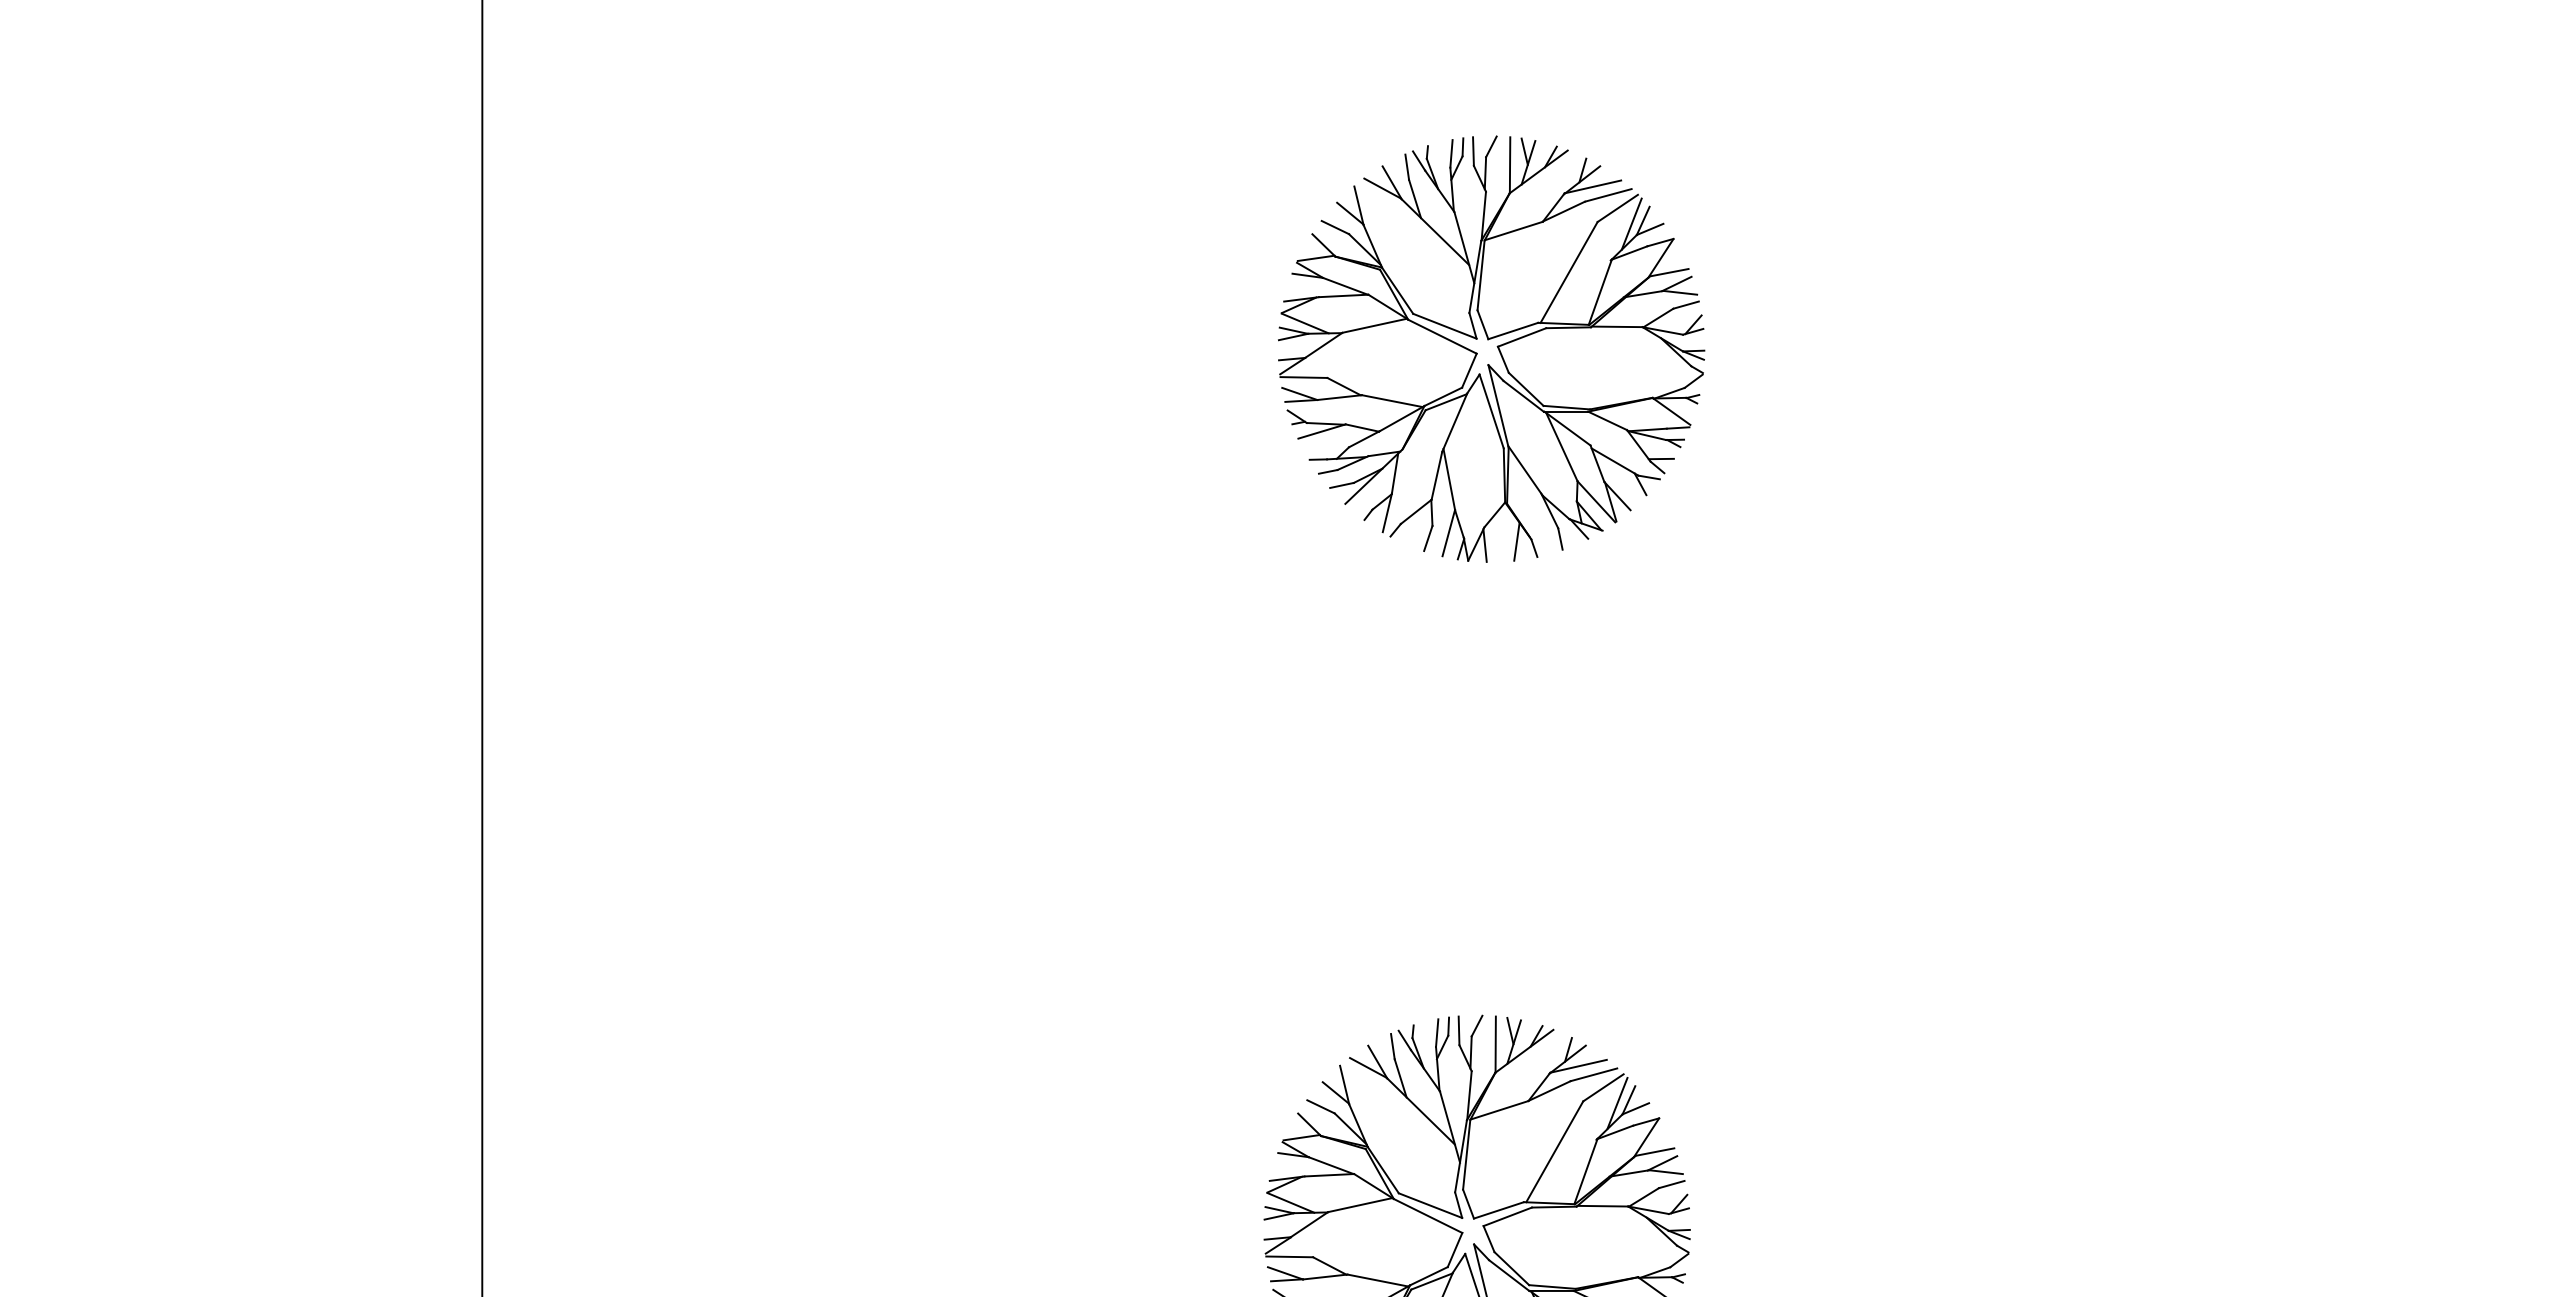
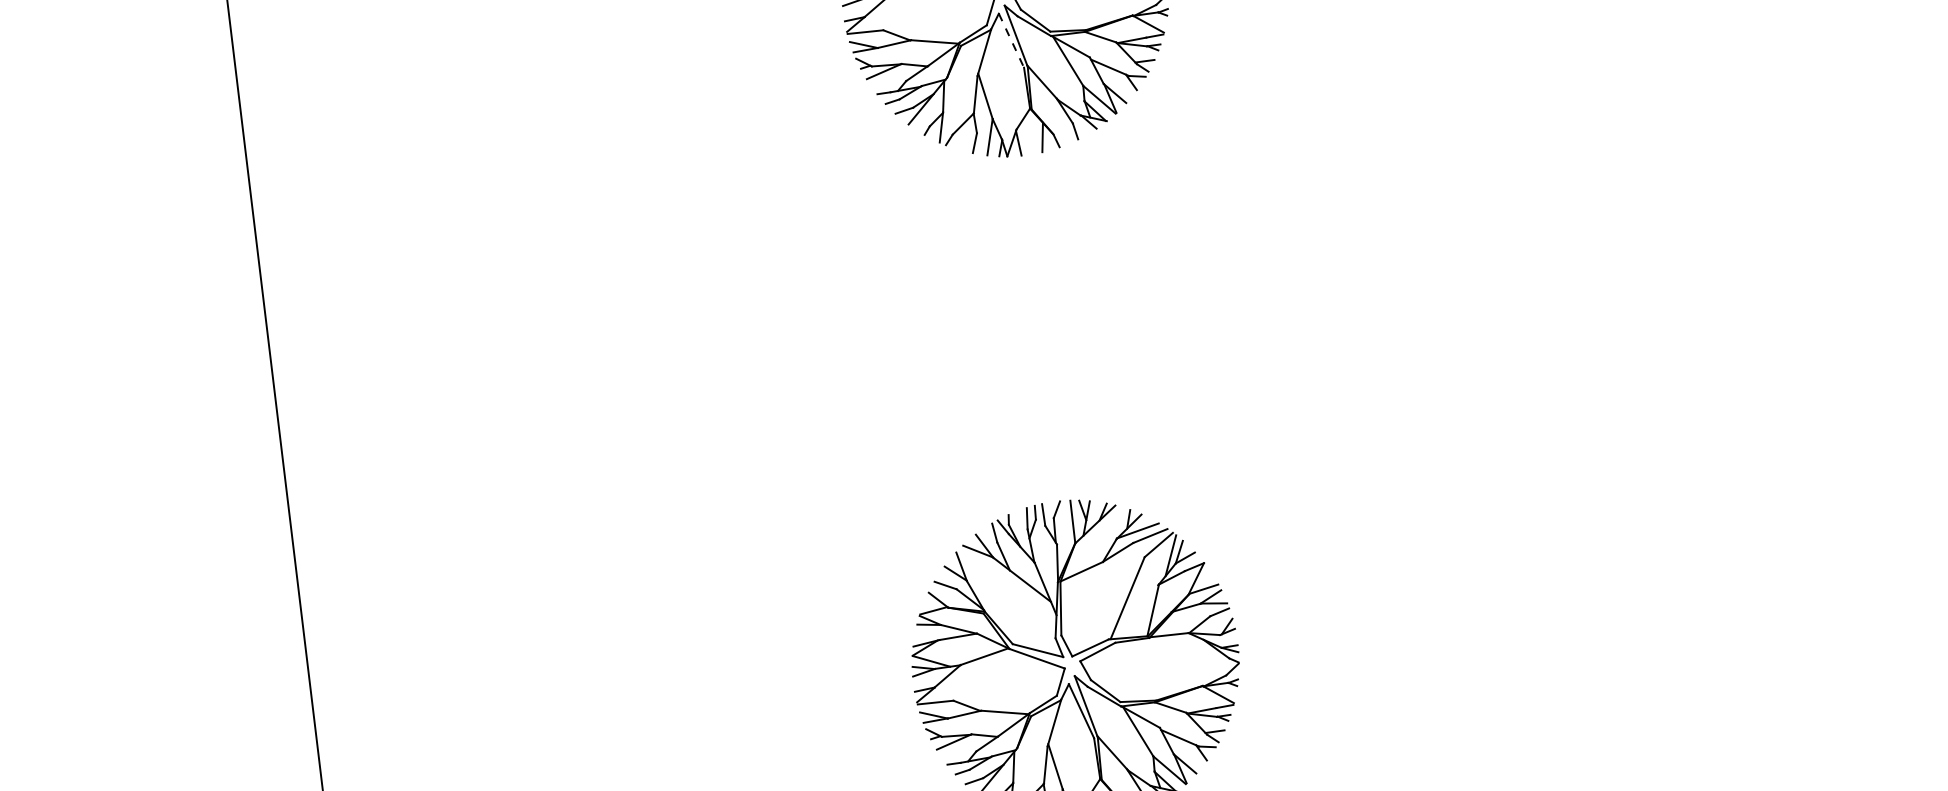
line: (1491, 411) -> (1011, 40), solid -> dashed

